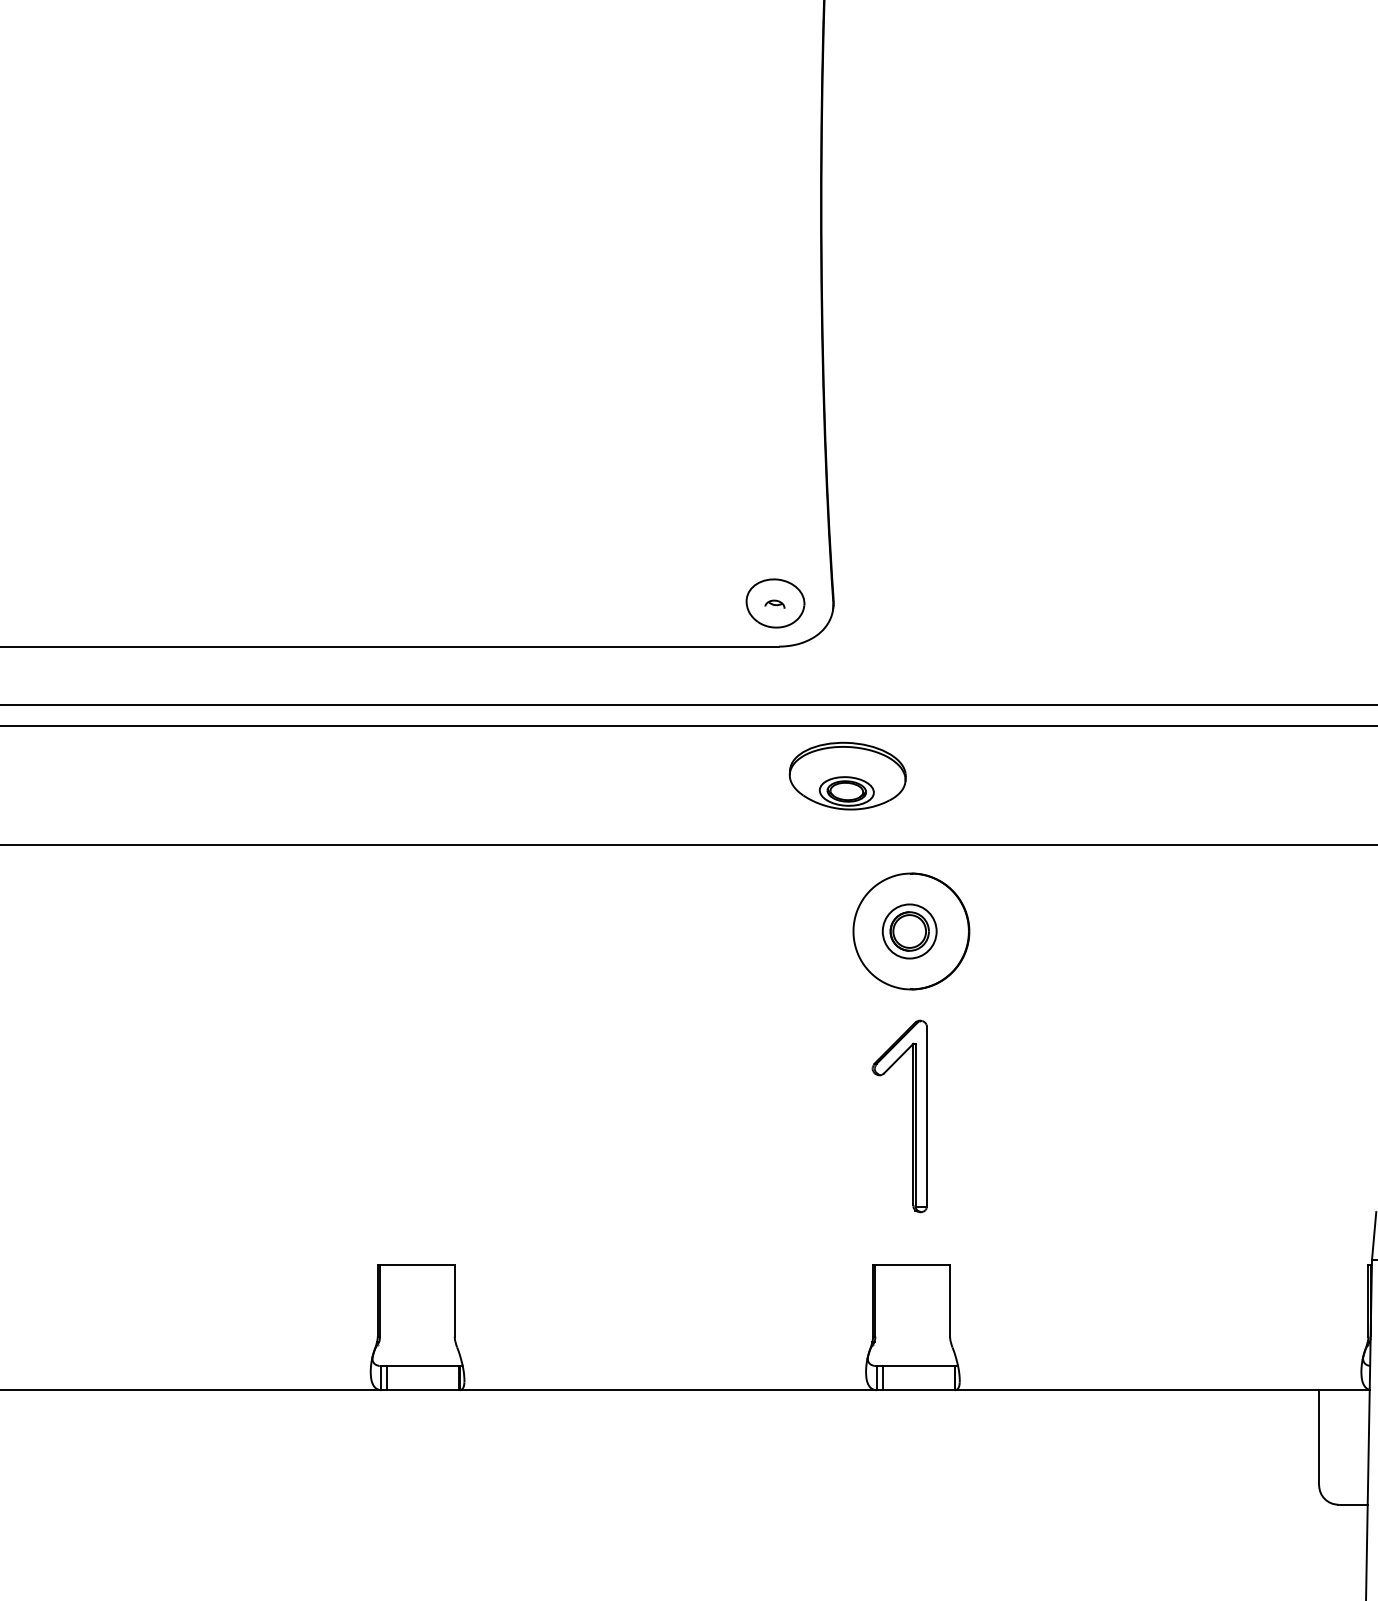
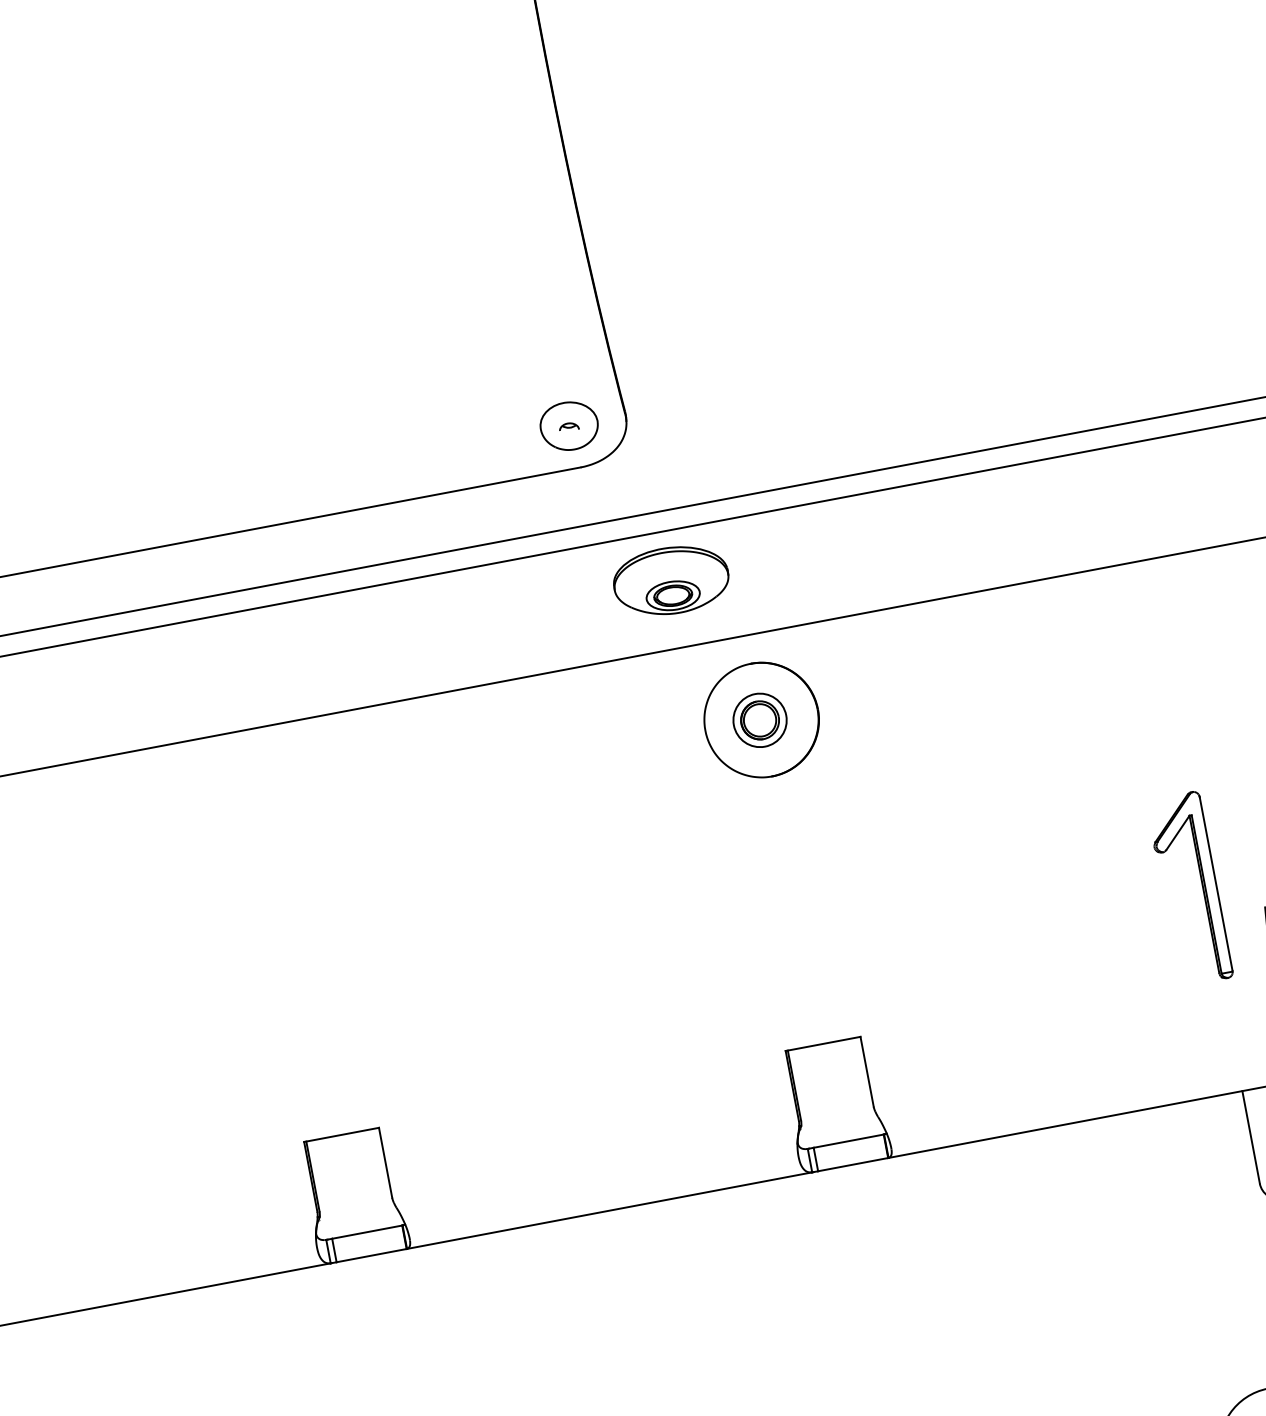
part: (912, 1116) -> (1202, 886), moved

